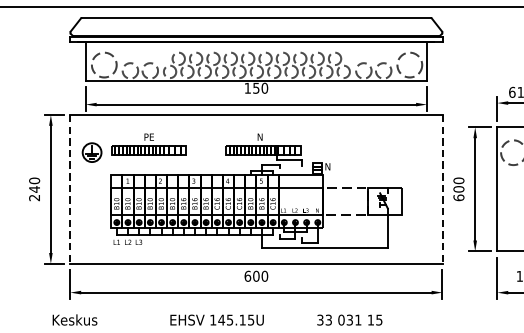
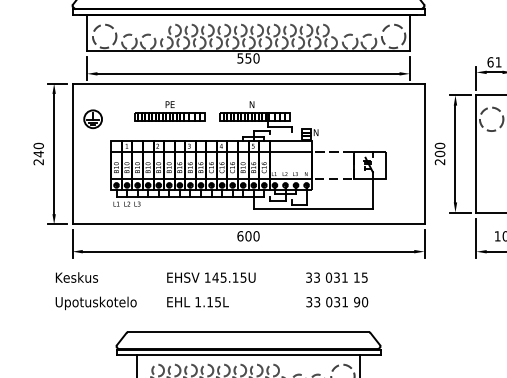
text: (247, 88) -> (240, 58), 150 -> 550
part: (148, 144) -> (169, 111), moved
line: (70, 189) -> (72, 154), dashed -> solid
line: (442, 189) -> (424, 154), dashed -> solid
text: (458, 197) -> (439, 161), 600 -> 200

